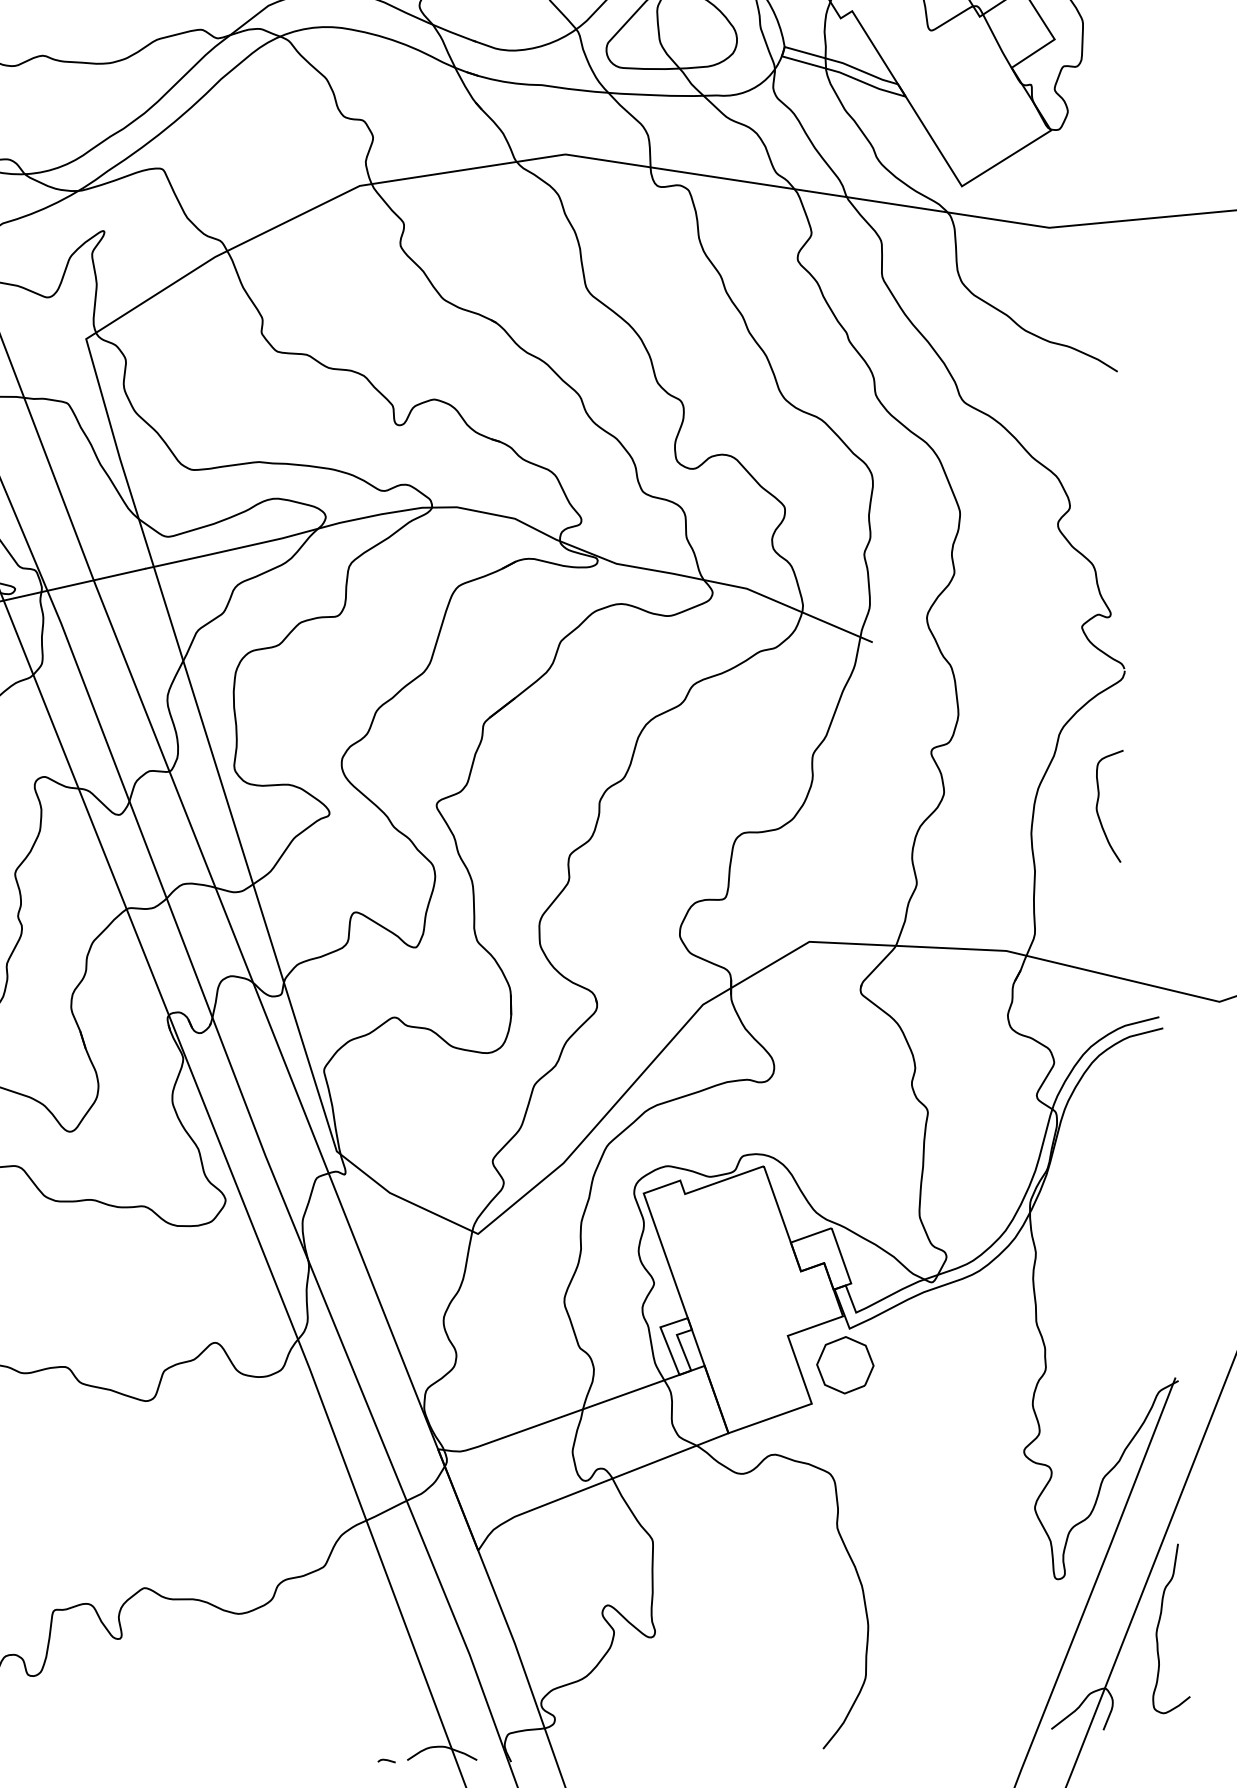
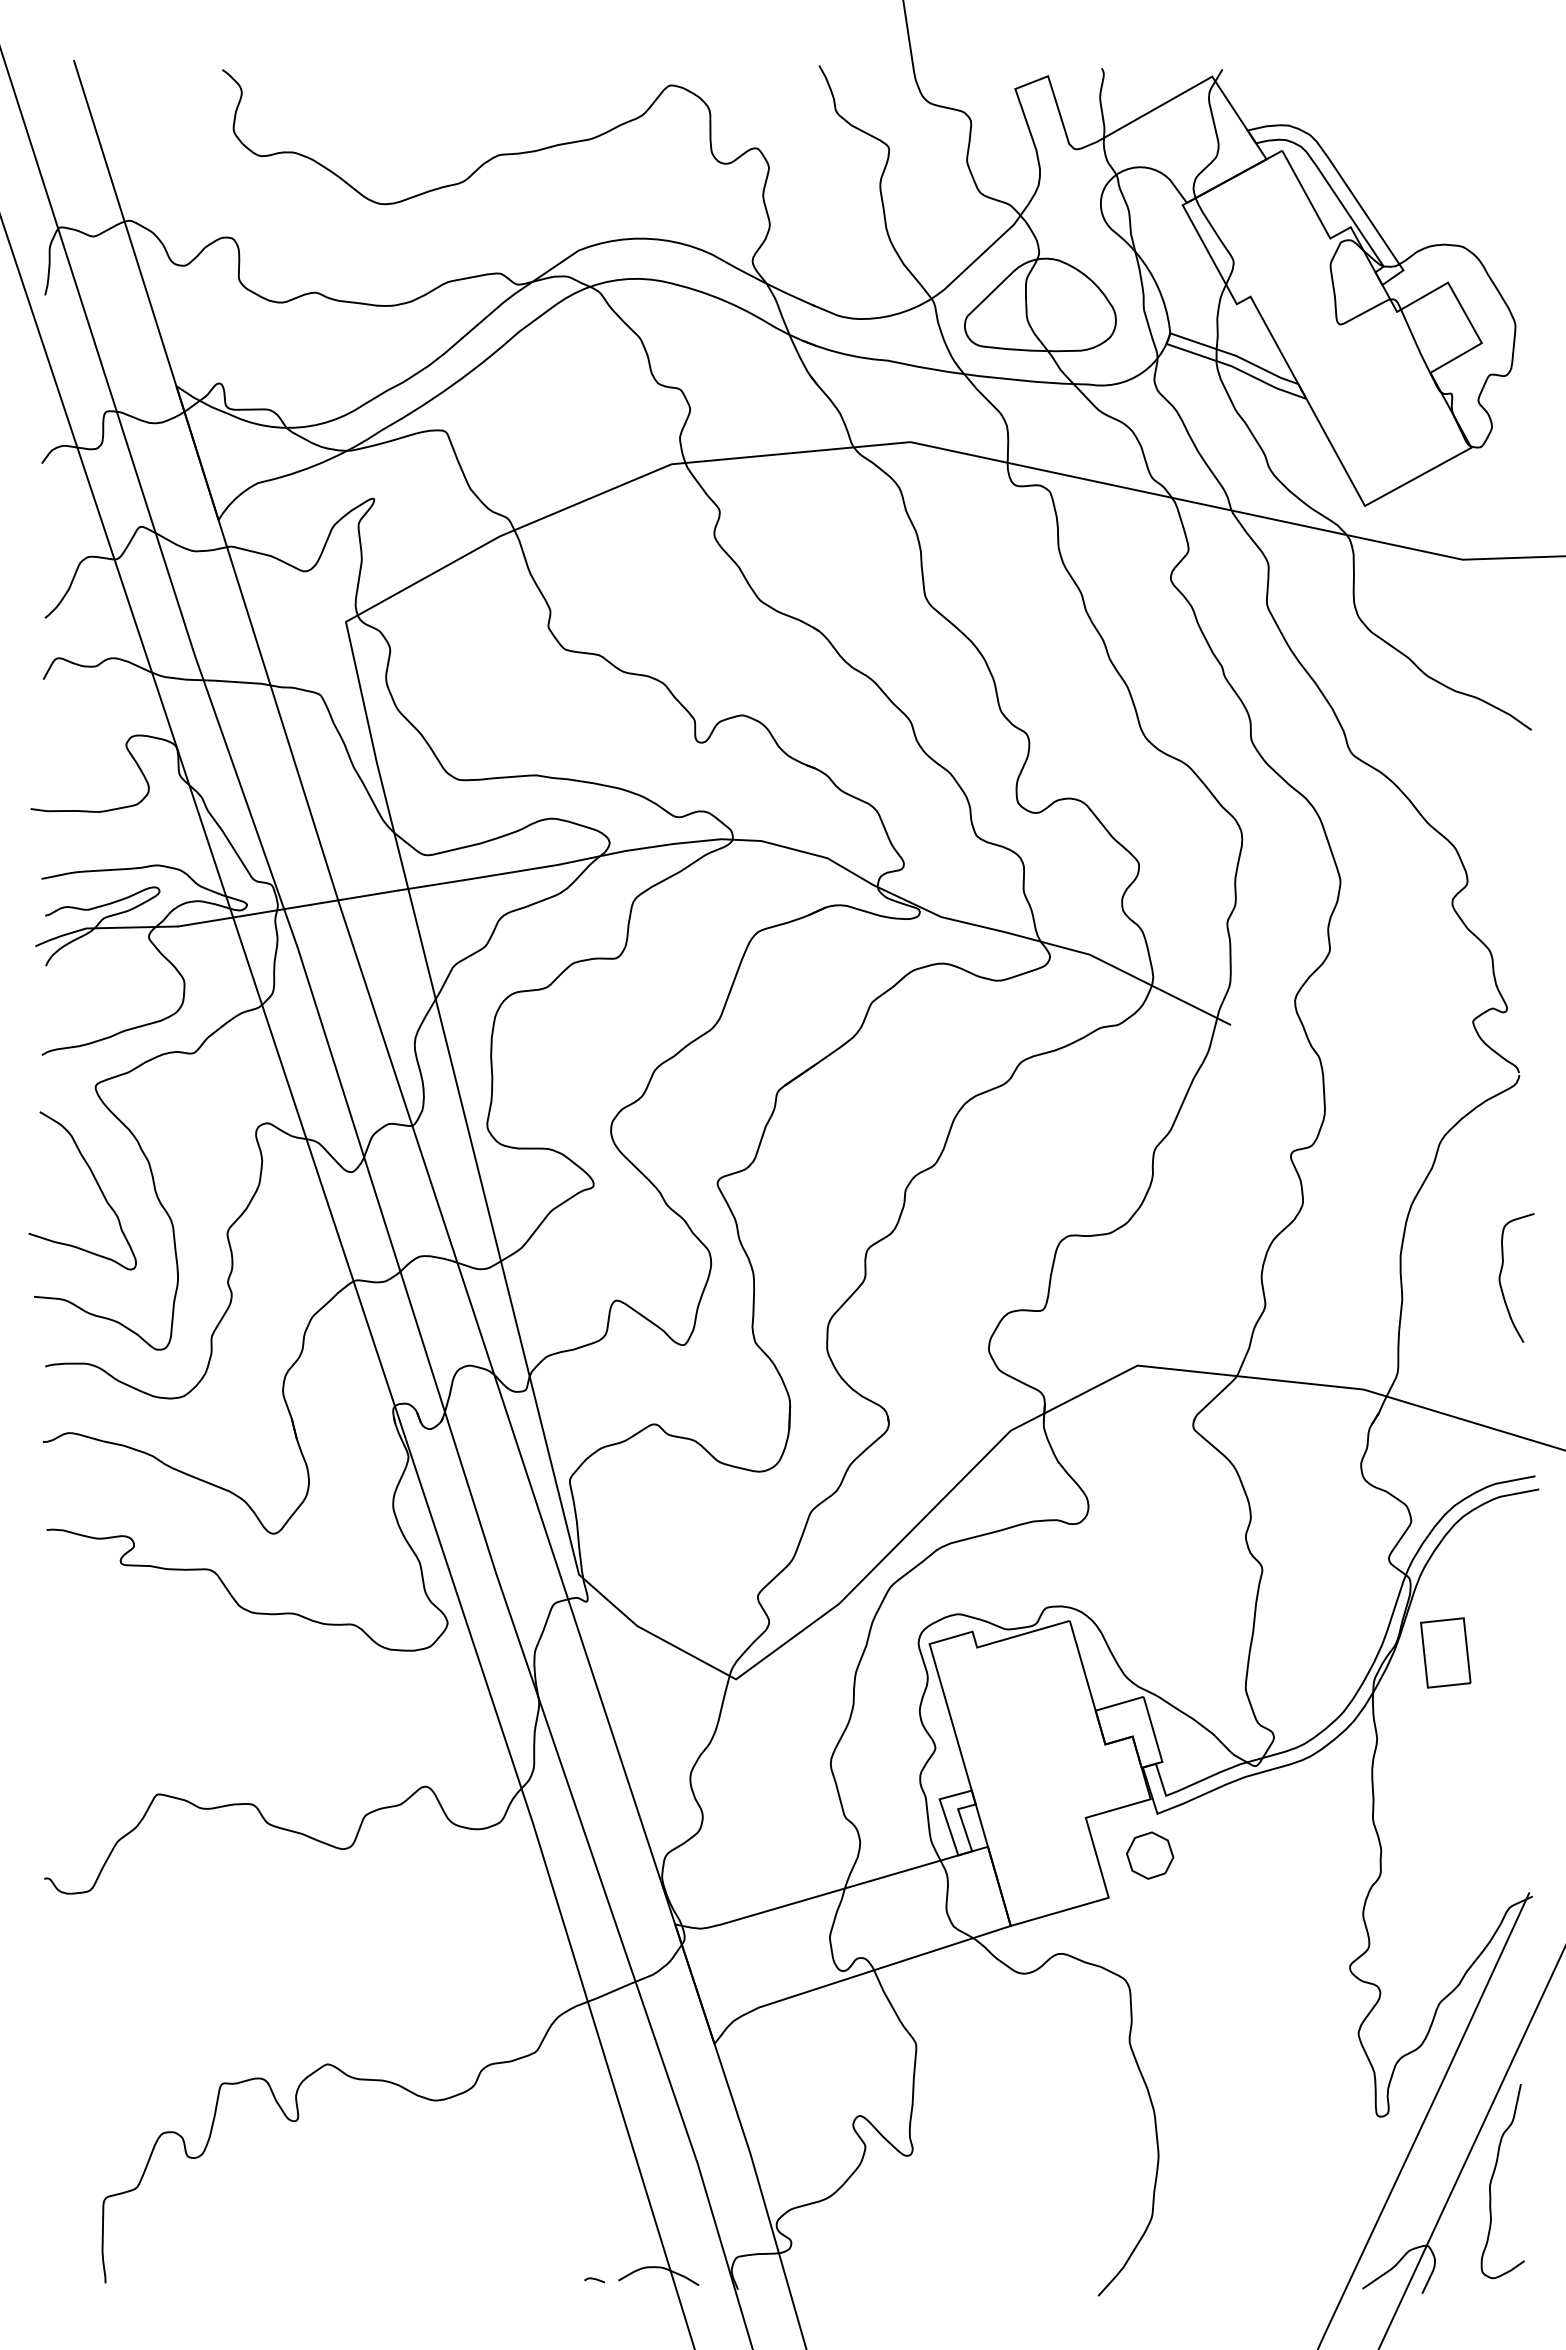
curve: (1098, 804) -> (1501, 1274), moved
part: (1090, 1174) -> (1445, 1652), added
part: (845, 1365) -> (1150, 1855), size x0.71

